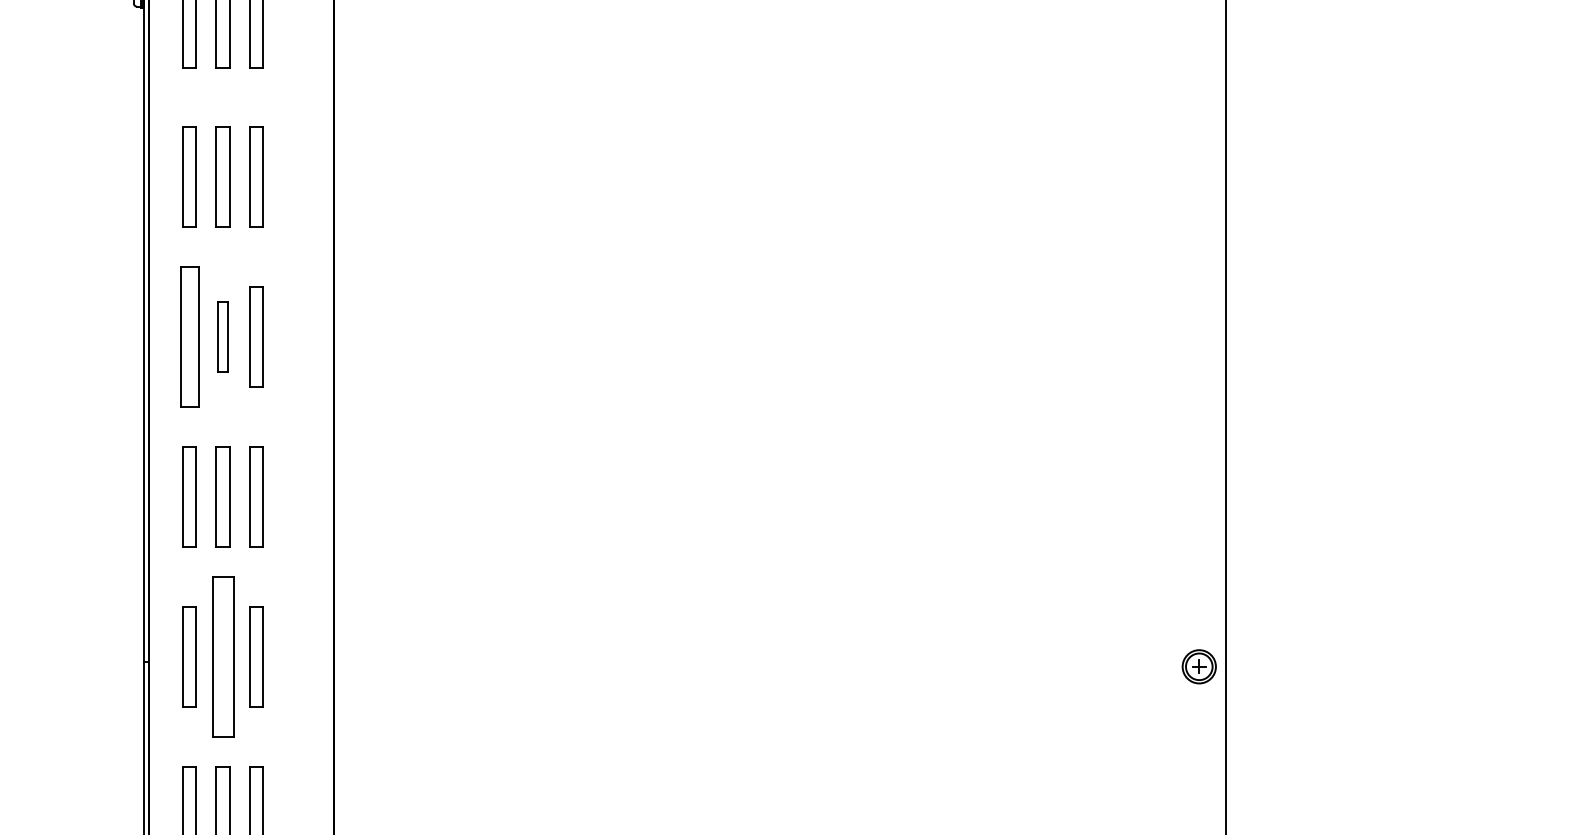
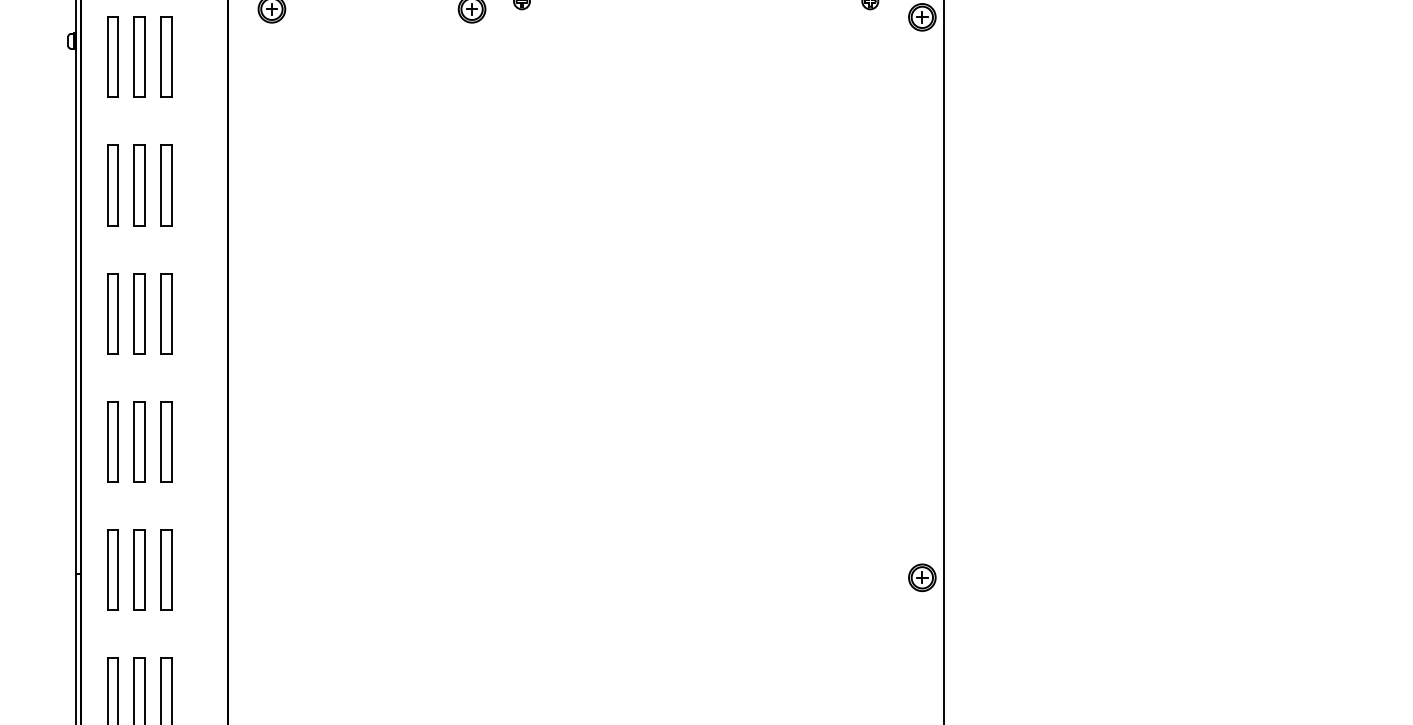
part: (189, 337) -> (112, 313), size x0.71
part: (222, 337) -> (139, 313), size x1.43
part: (222, 656) -> (139, 569), size x0.62

